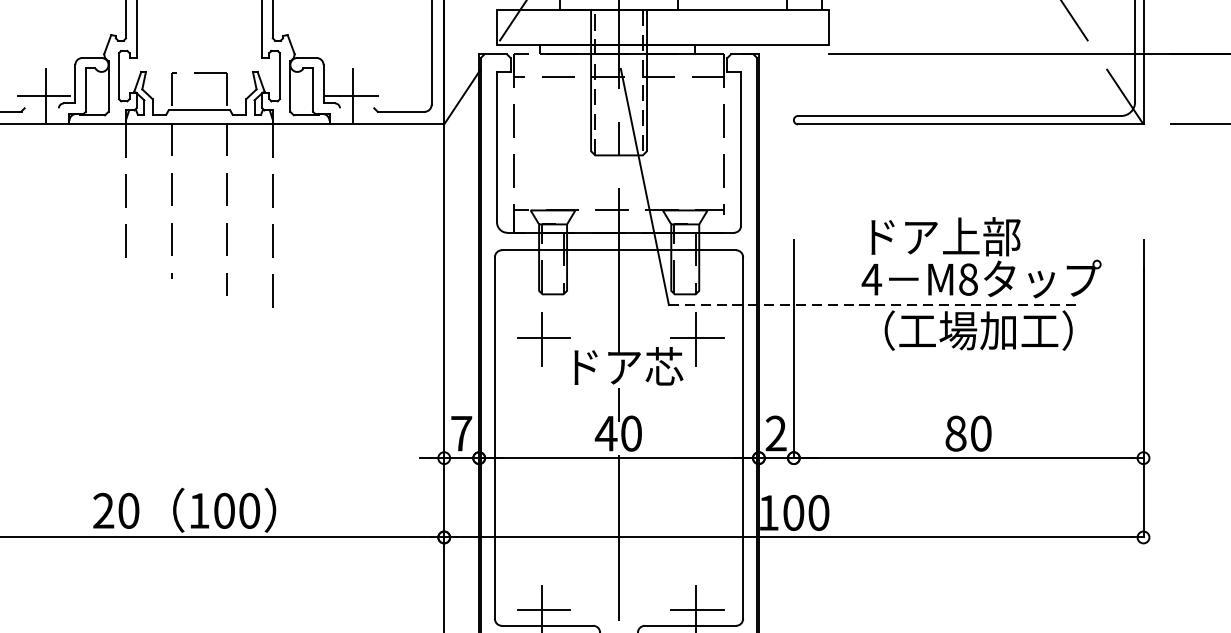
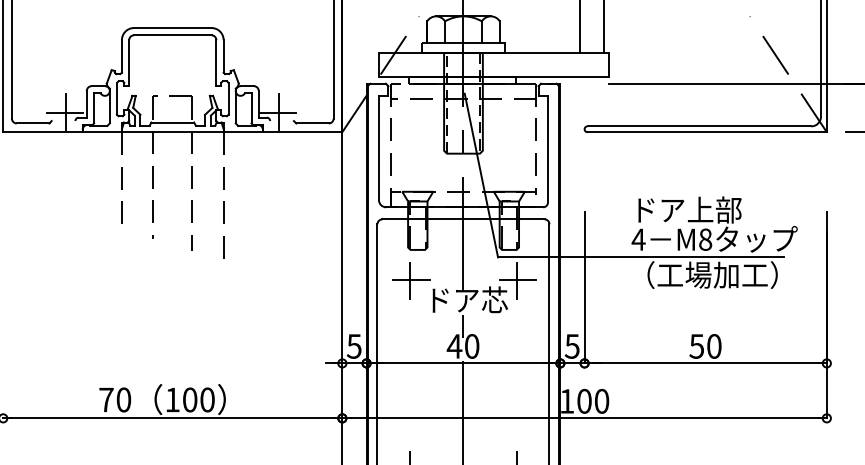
line: (874, 305) -> (640, 257), dashed -> solid
text: (460, 433) -> (353, 346), 7 -> 5
text: (774, 433) -> (571, 346), 2 -> 5
text: (955, 433) -> (696, 346), 80 -> 50
text: (103, 510) -> (106, 399), 20 -> 70

